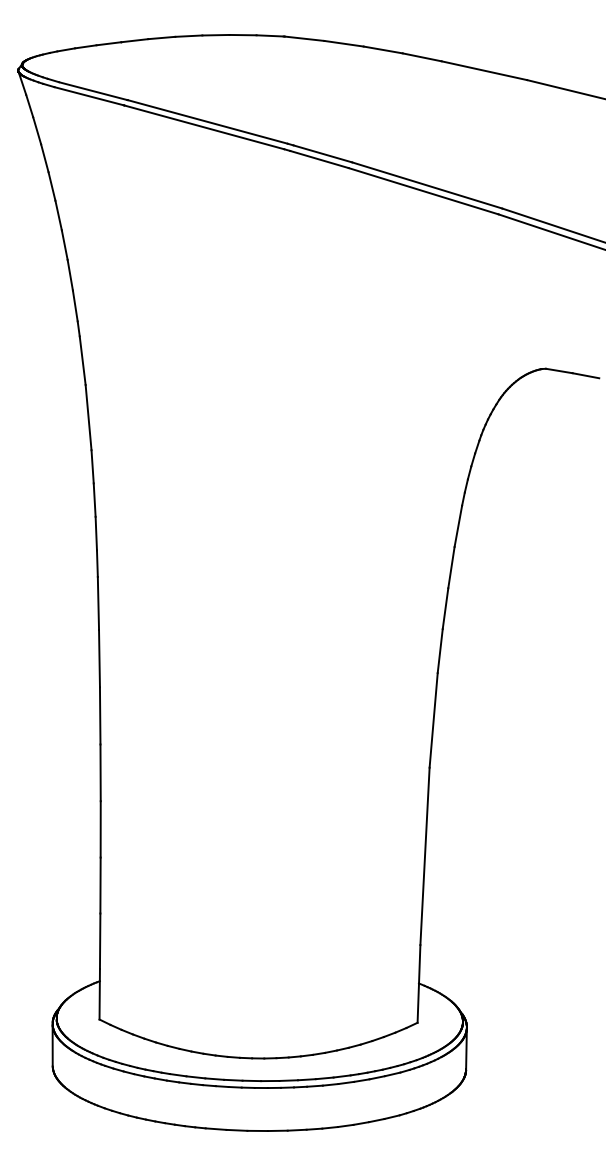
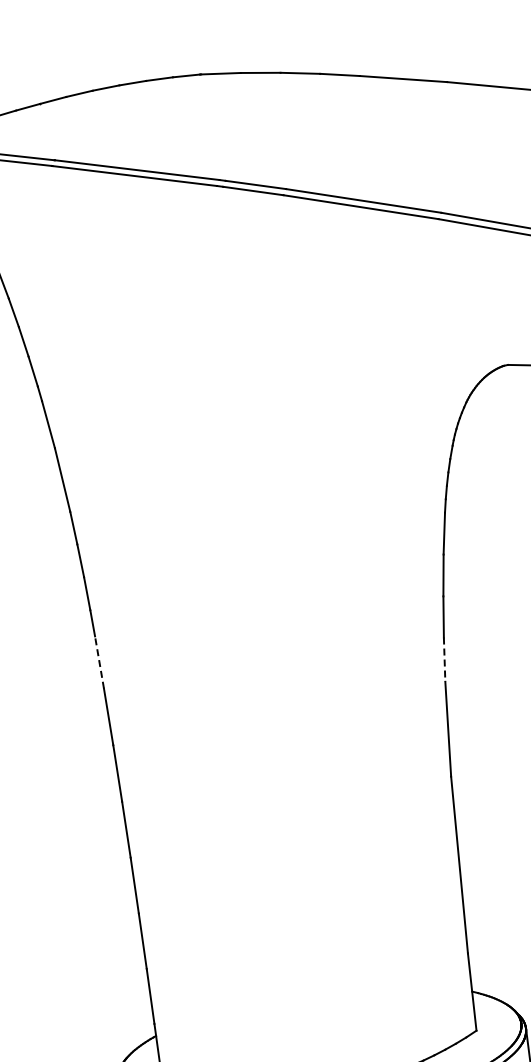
line: (98, 603) -> (99, 662), solid -> dashed
line: (440, 651) -> (444, 660), solid -> dashed

